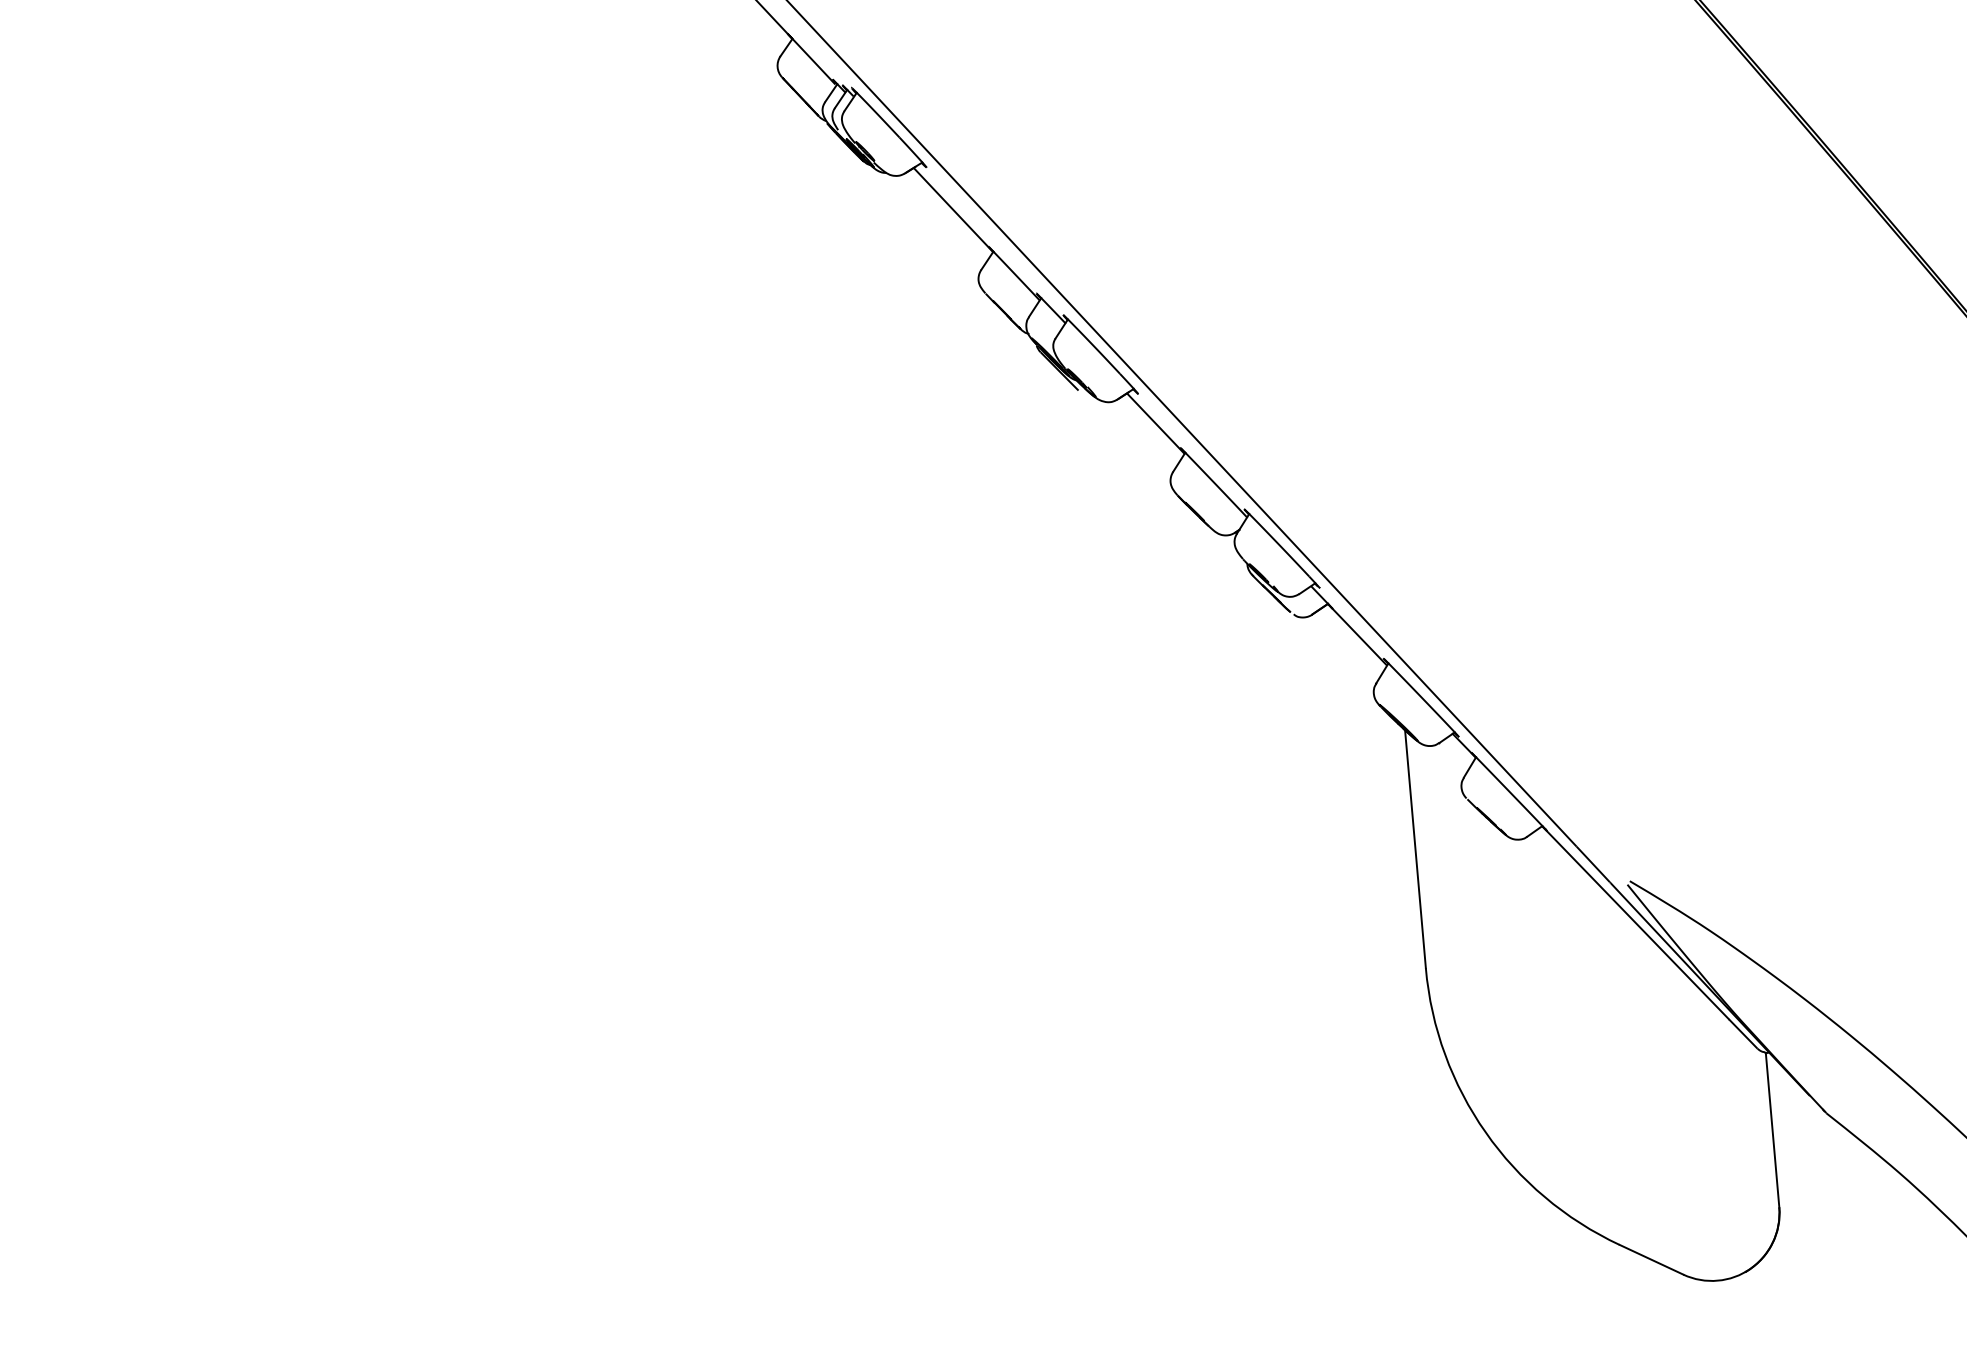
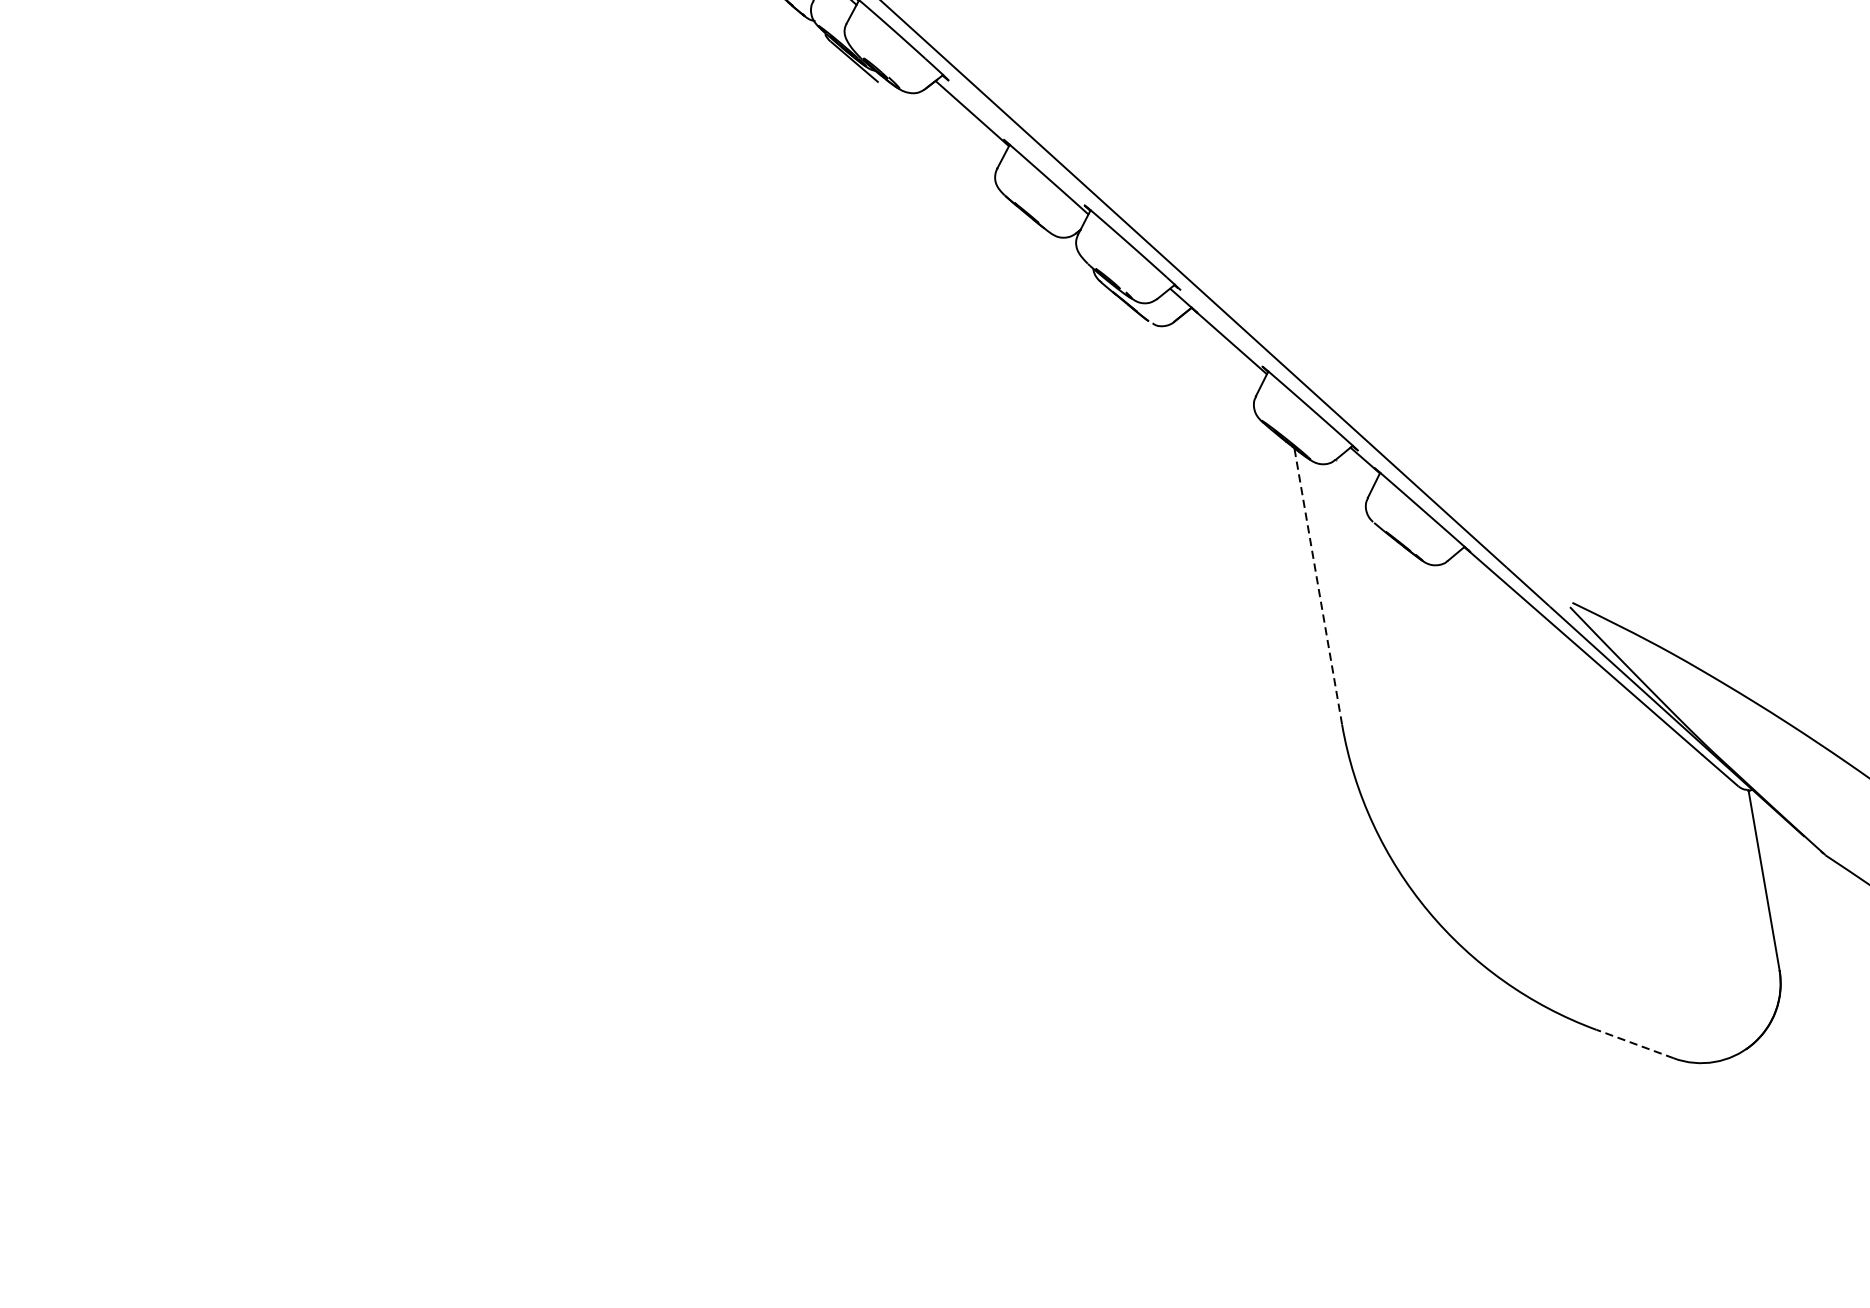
line: (1415, 848) -> (1318, 585), solid -> dashed
line: (1651, 1259) -> (1635, 1043), solid -> dashed

